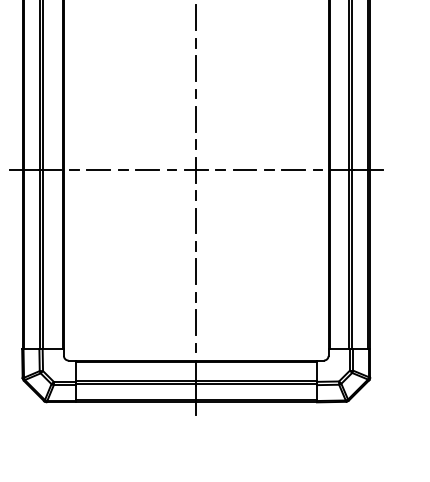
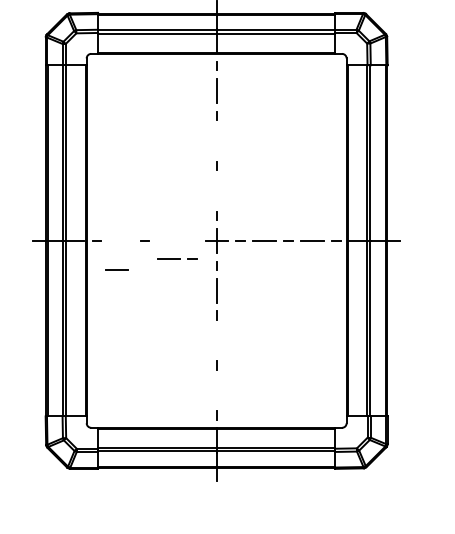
line: (196, 68) -> (216, 140), removed
line: (196, 118) -> (216, 190), removed
line: (98, 169) -> (116, 269), moved
line: (156, 169) -> (177, 258), moved
line: (196, 271) -> (216, 340), removed
line: (196, 322) -> (216, 390), removed

